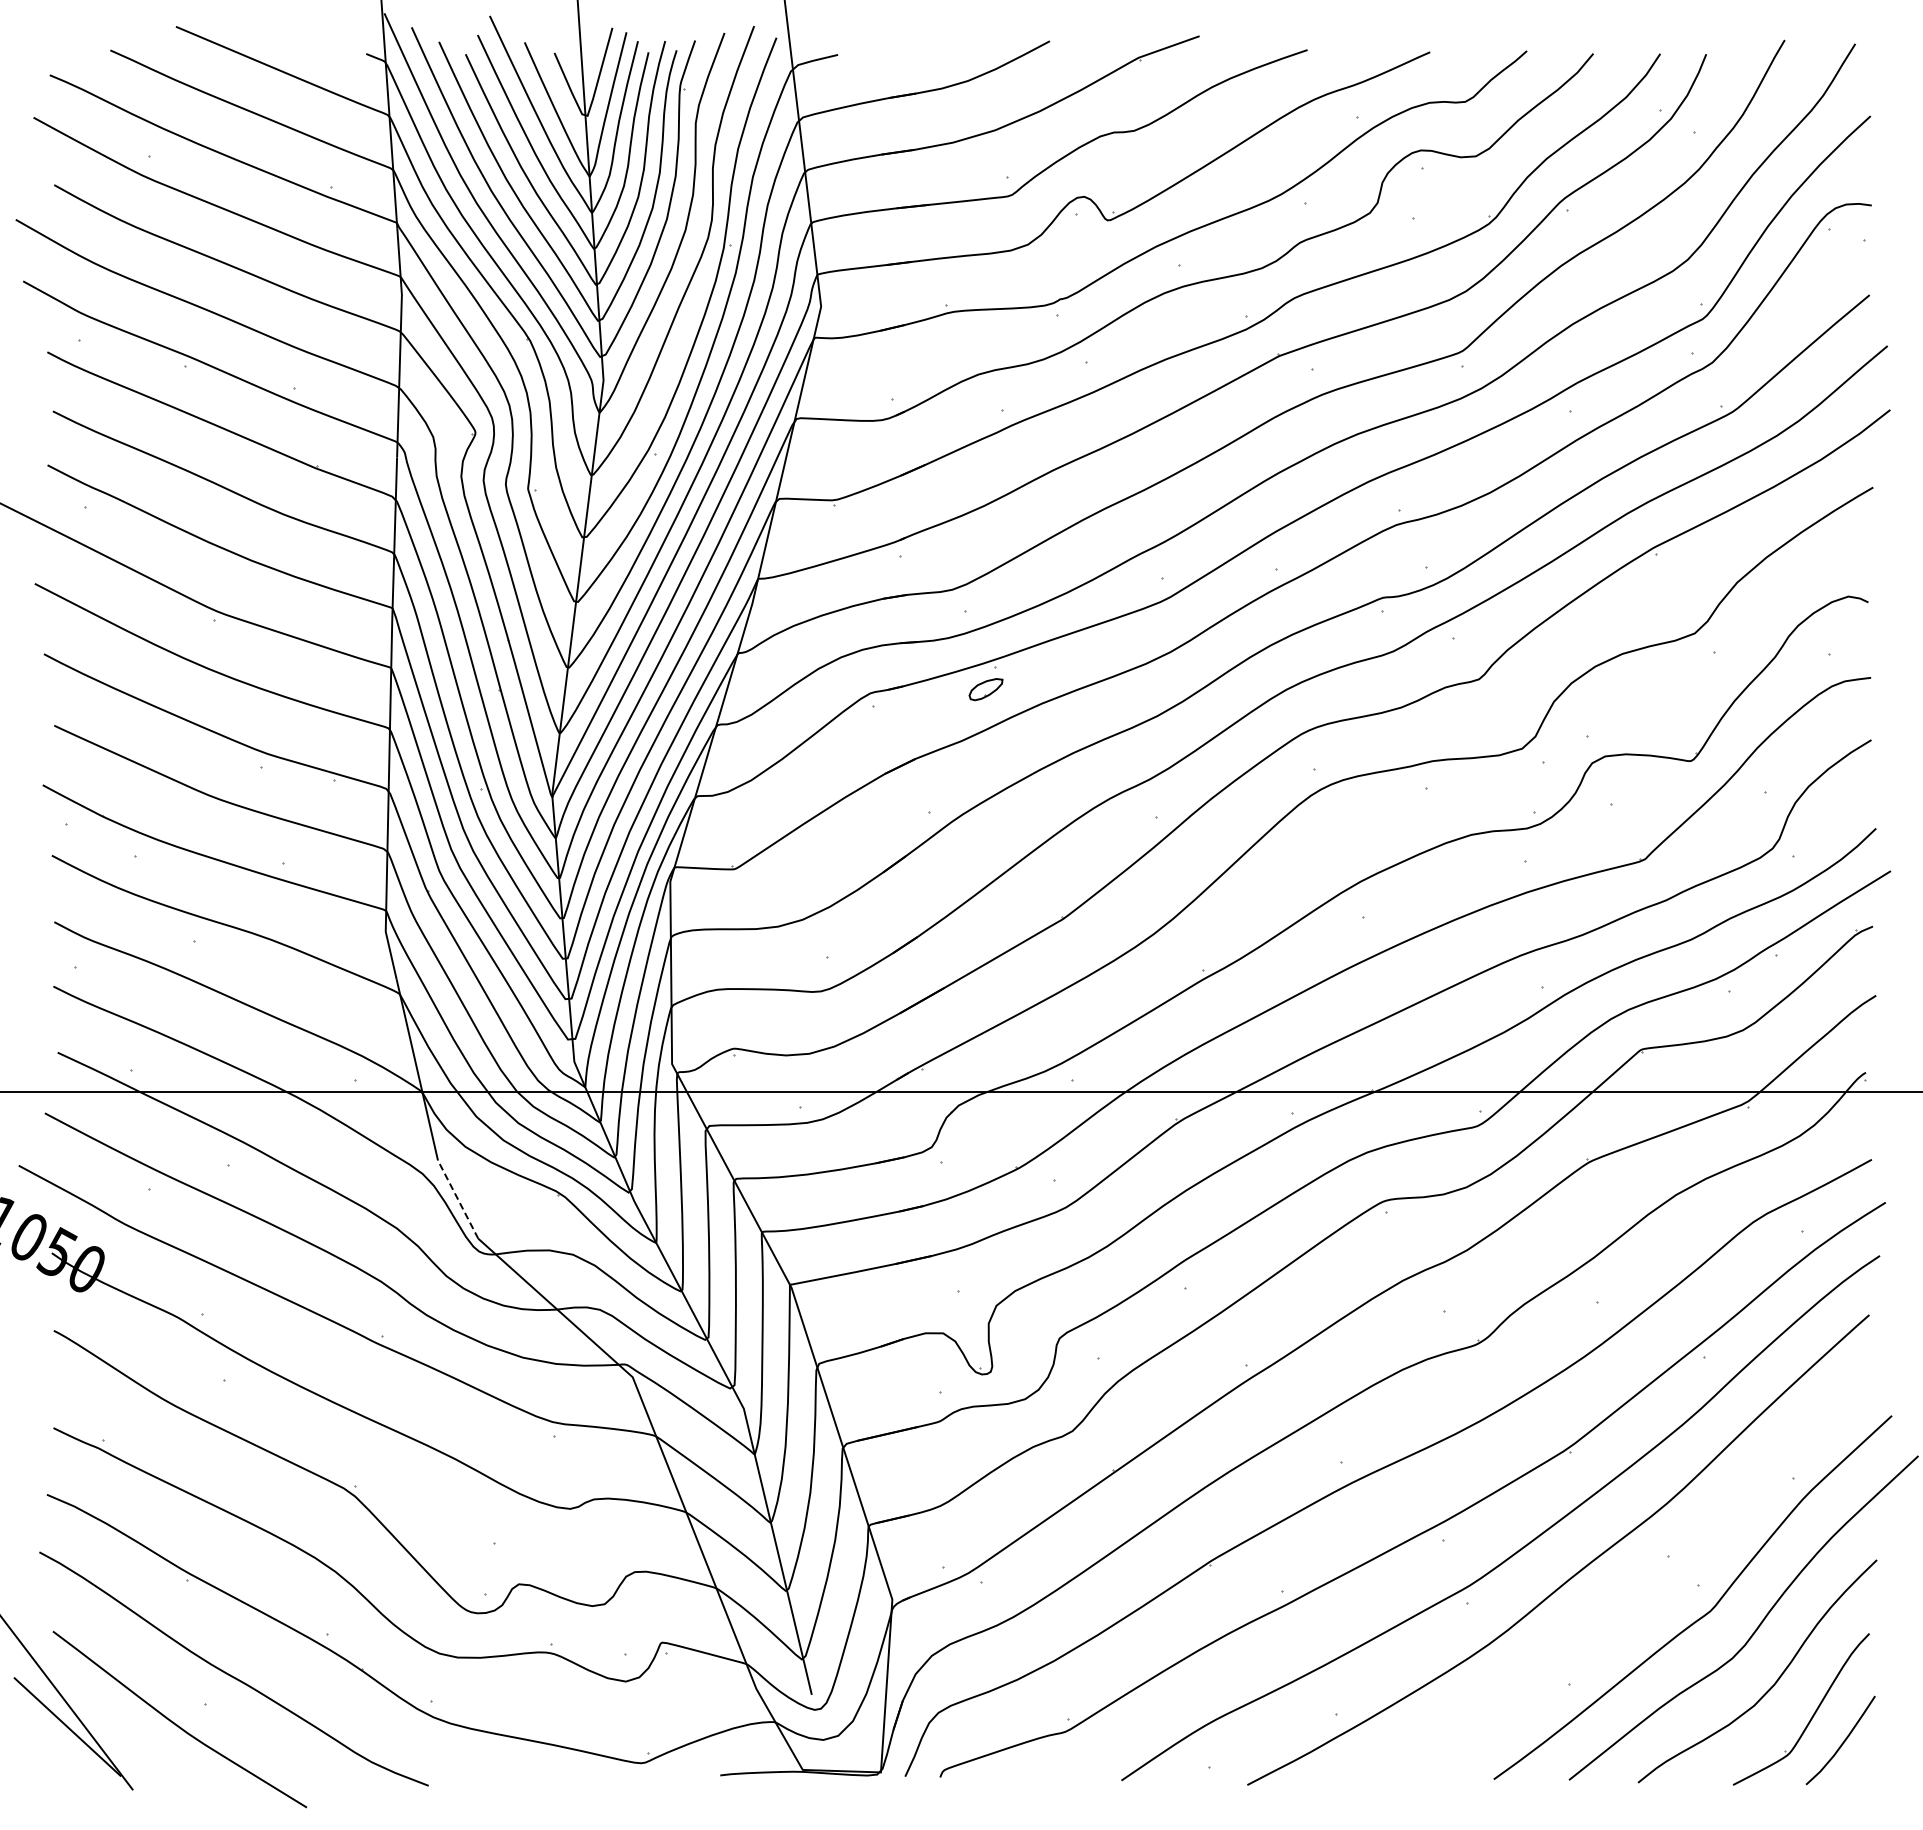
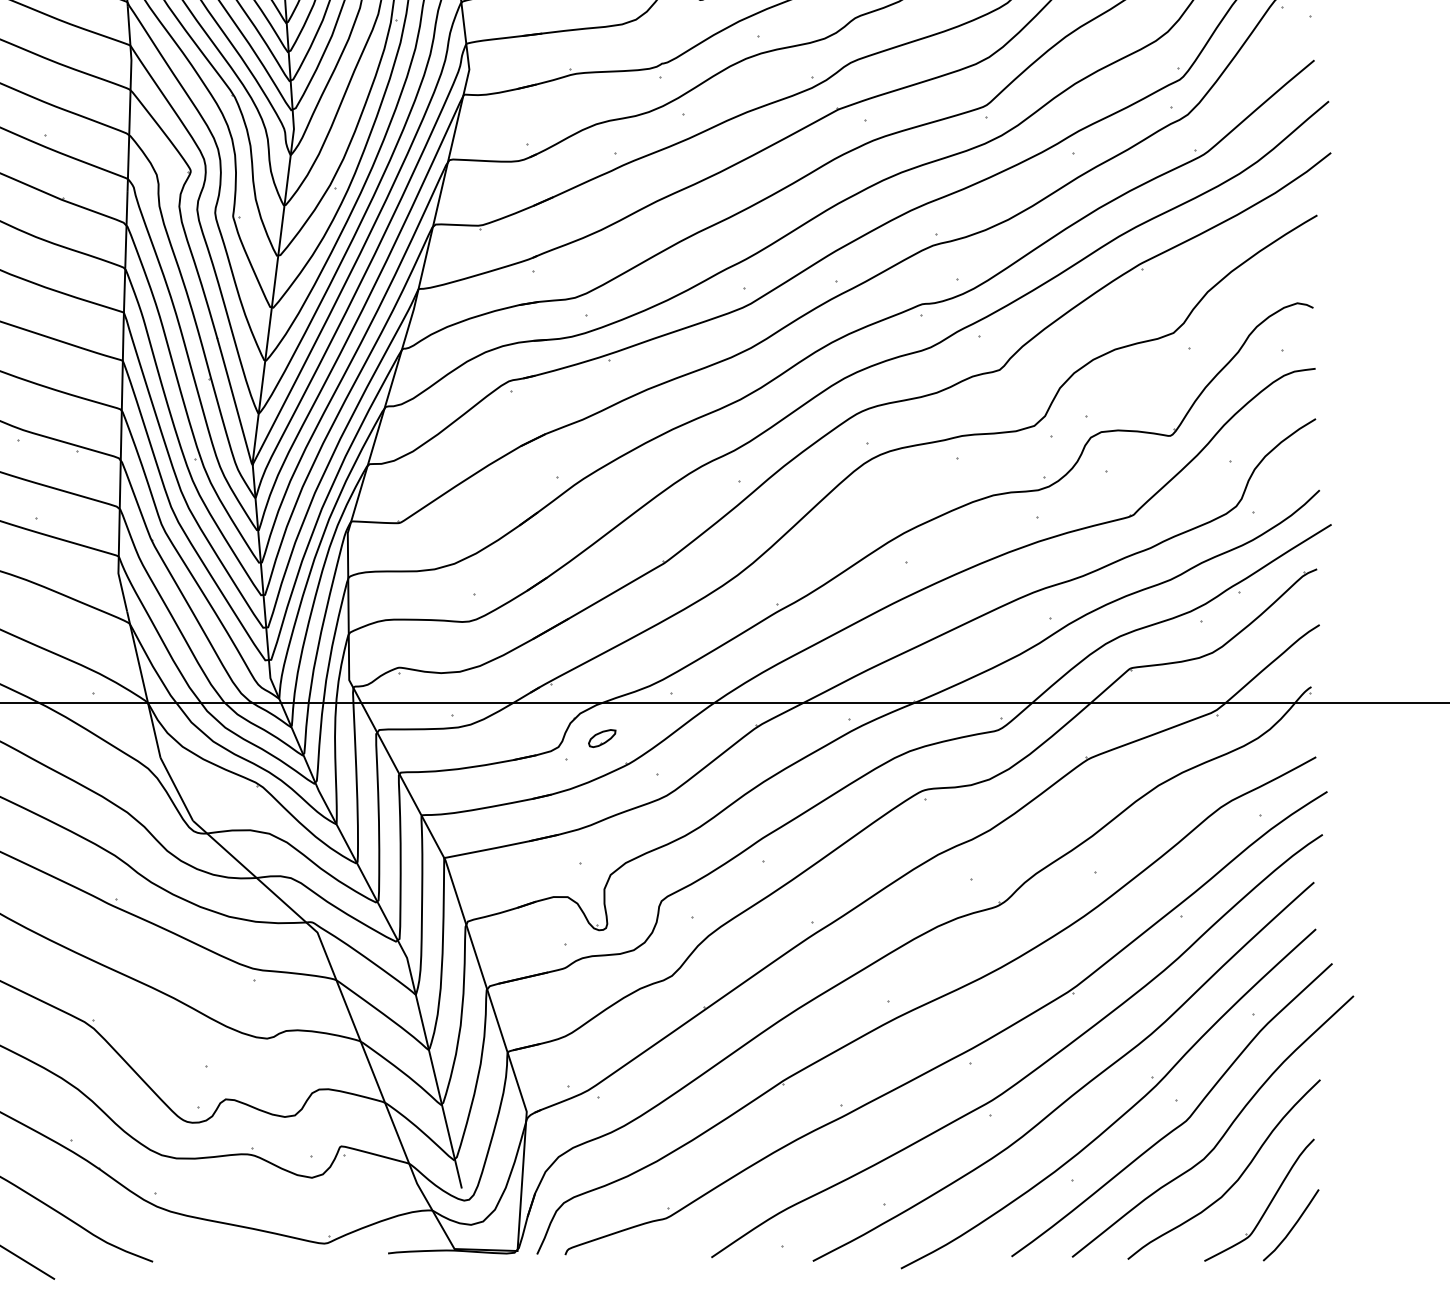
part: (985, 689) -> (601, 738), moved
line: (458, 1199) -> (177, 789), dashed -> solid
curve: (1632, 1602) -> (1123, 1114), added

